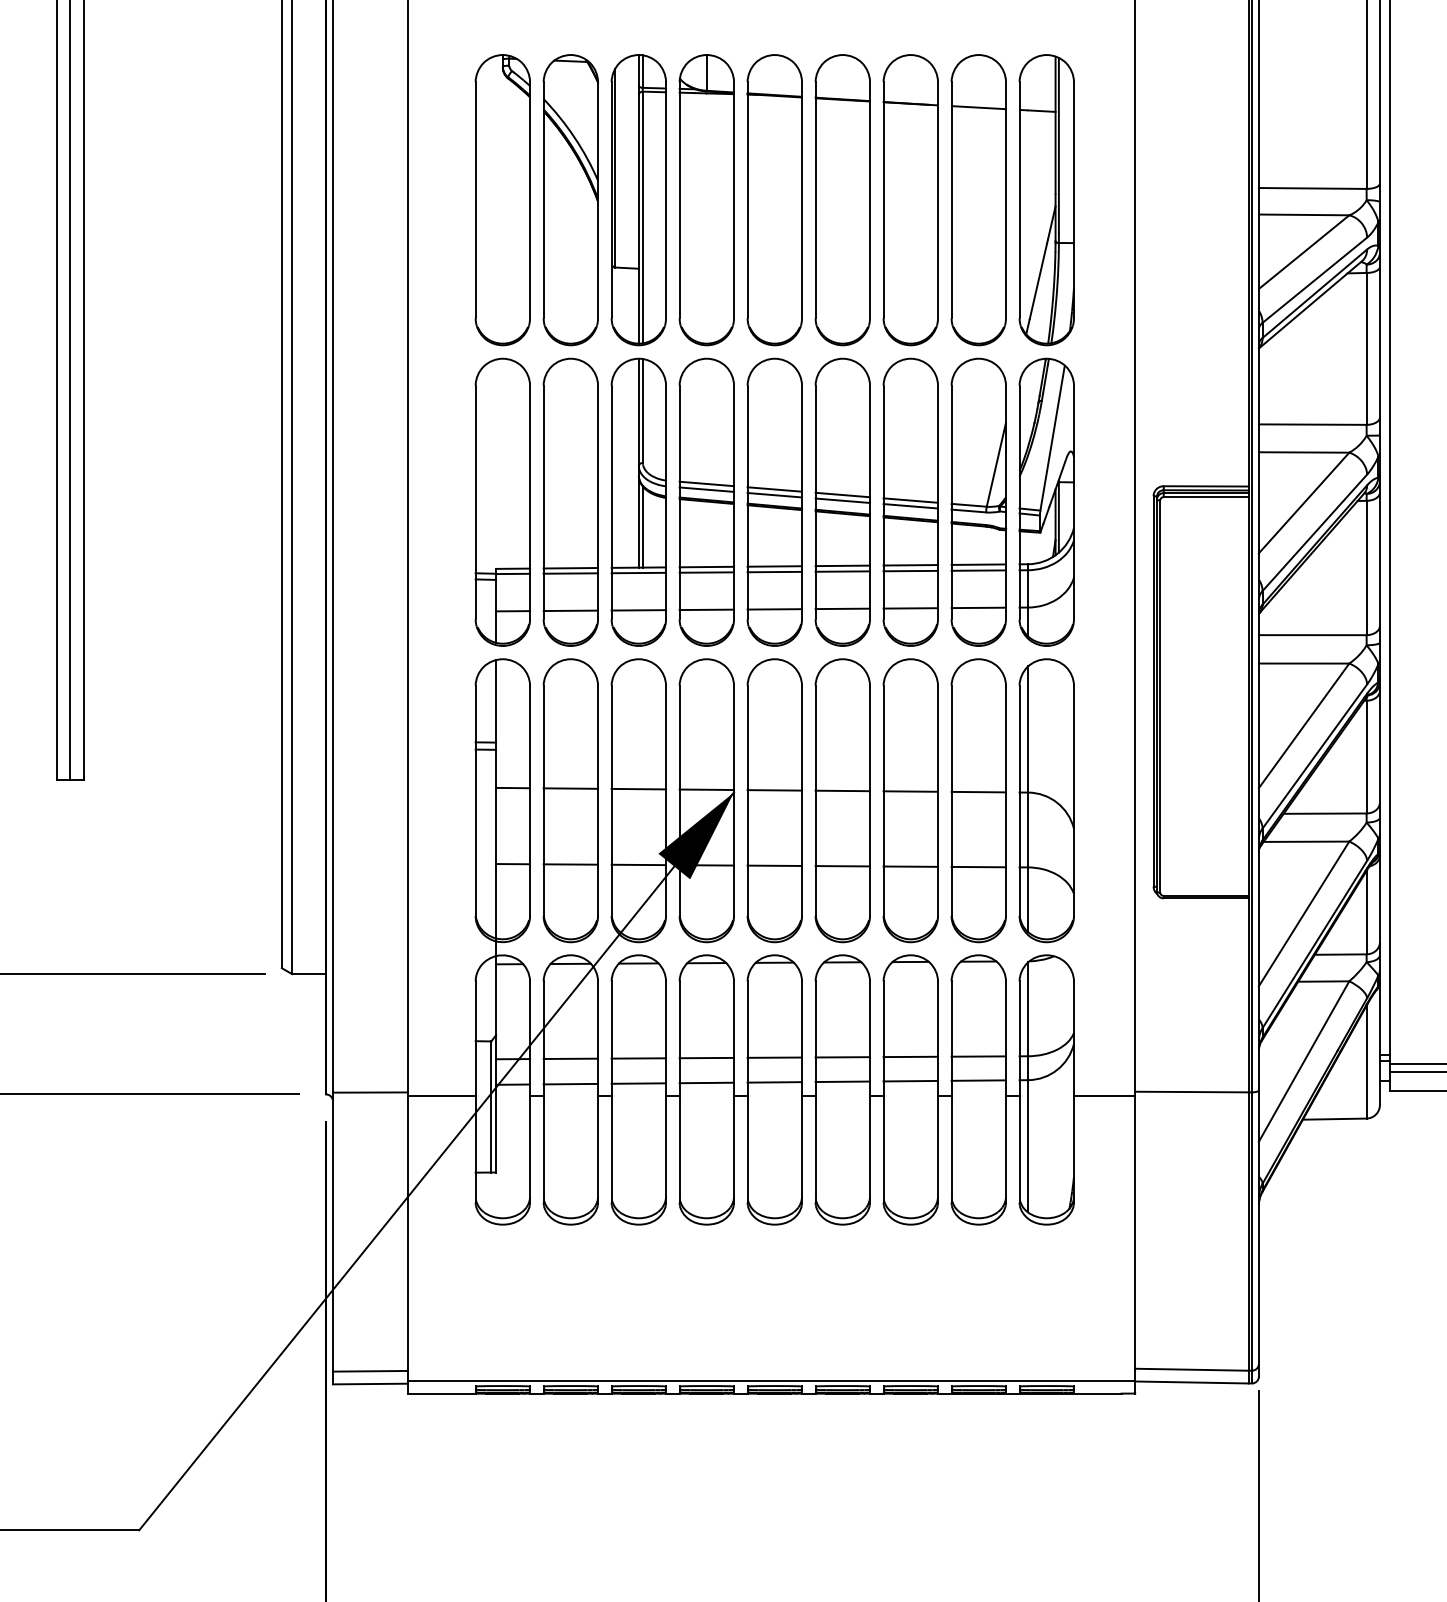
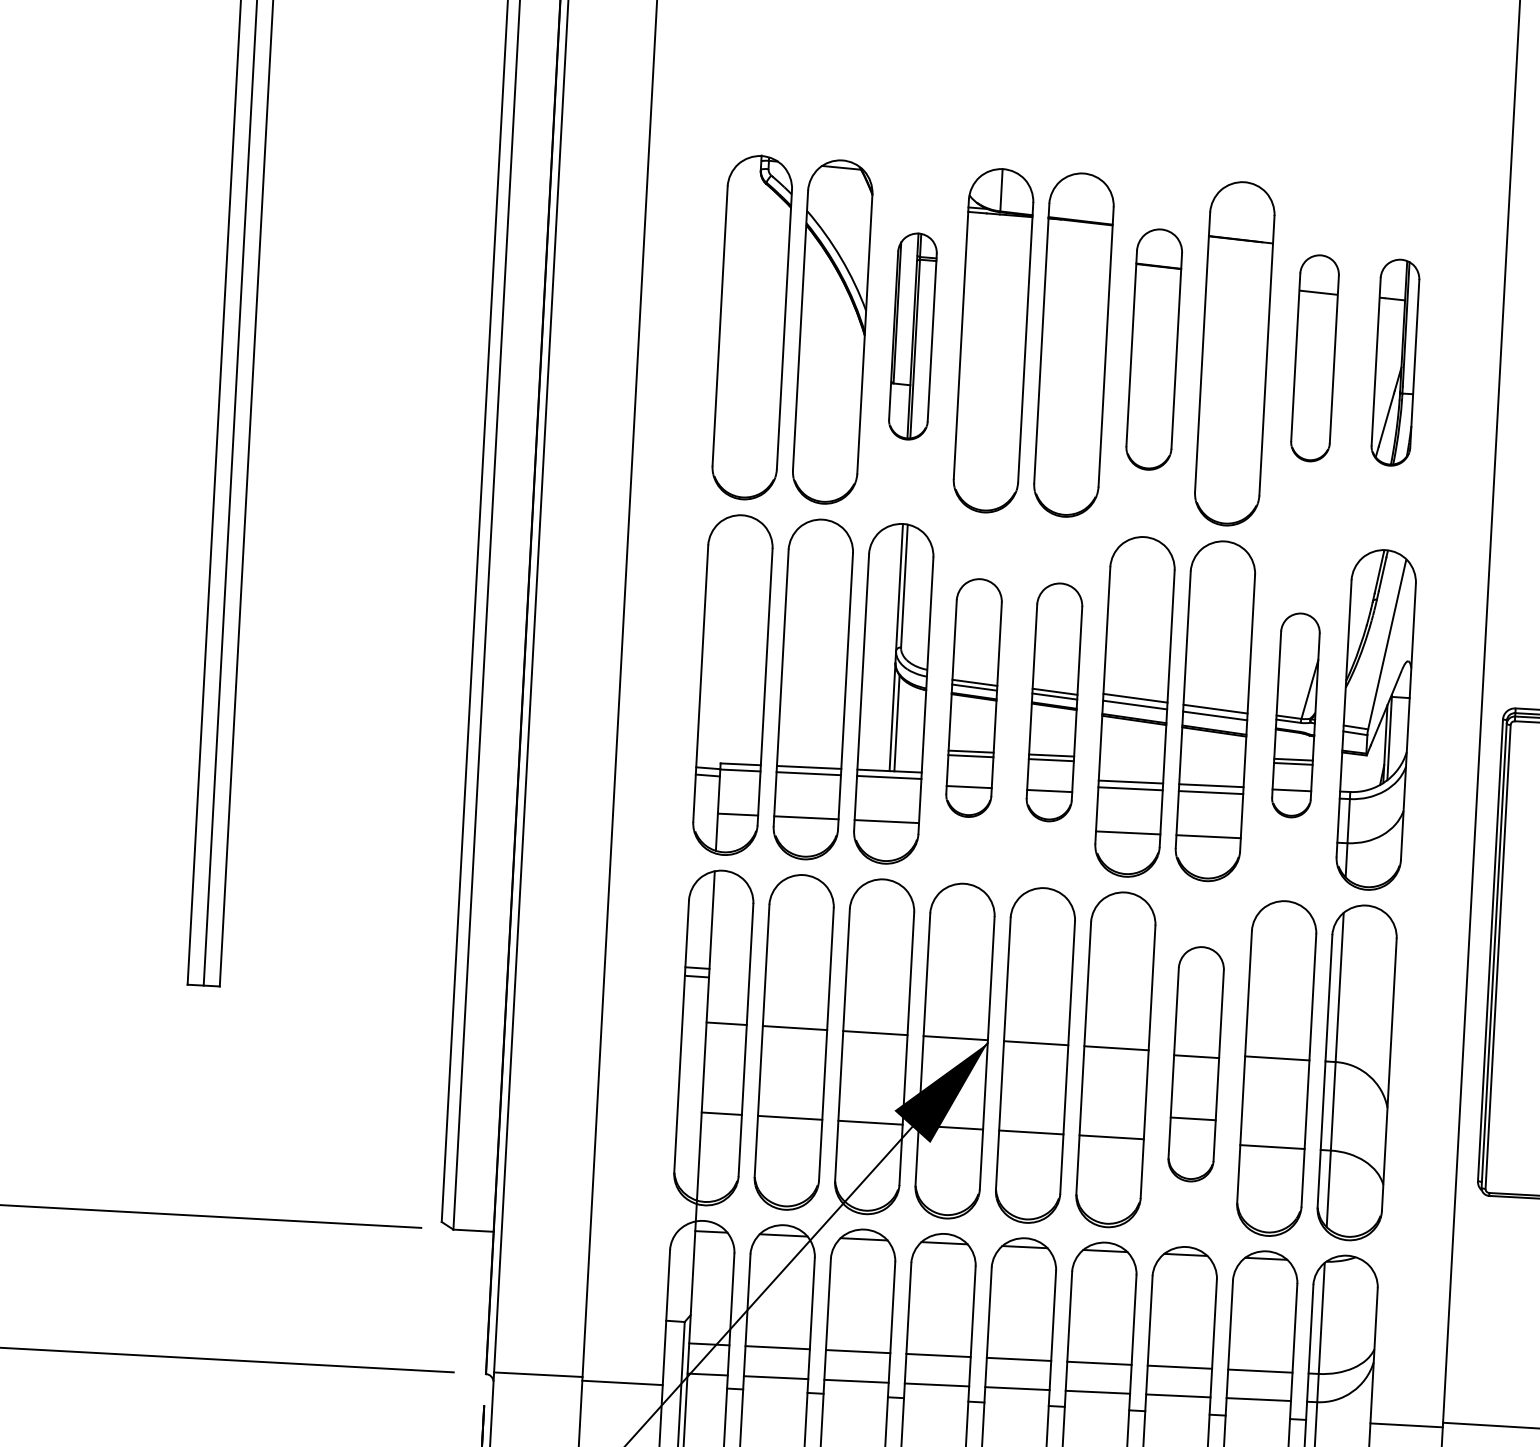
part: (638, 200) -> (912, 336), size x0.6
part: (842, 200) -> (1153, 349), size x0.7
part: (978, 200) -> (1314, 358), size x0.6
part: (1046, 200) -> (1395, 362), size x0.6
part: (706, 501) -> (973, 697), size x0.7
part: (774, 501) -> (1054, 701), size x0.7
part: (978, 501) -> (1295, 714), size x0.6
part: (910, 800) -> (1195, 1063), size x0.7

